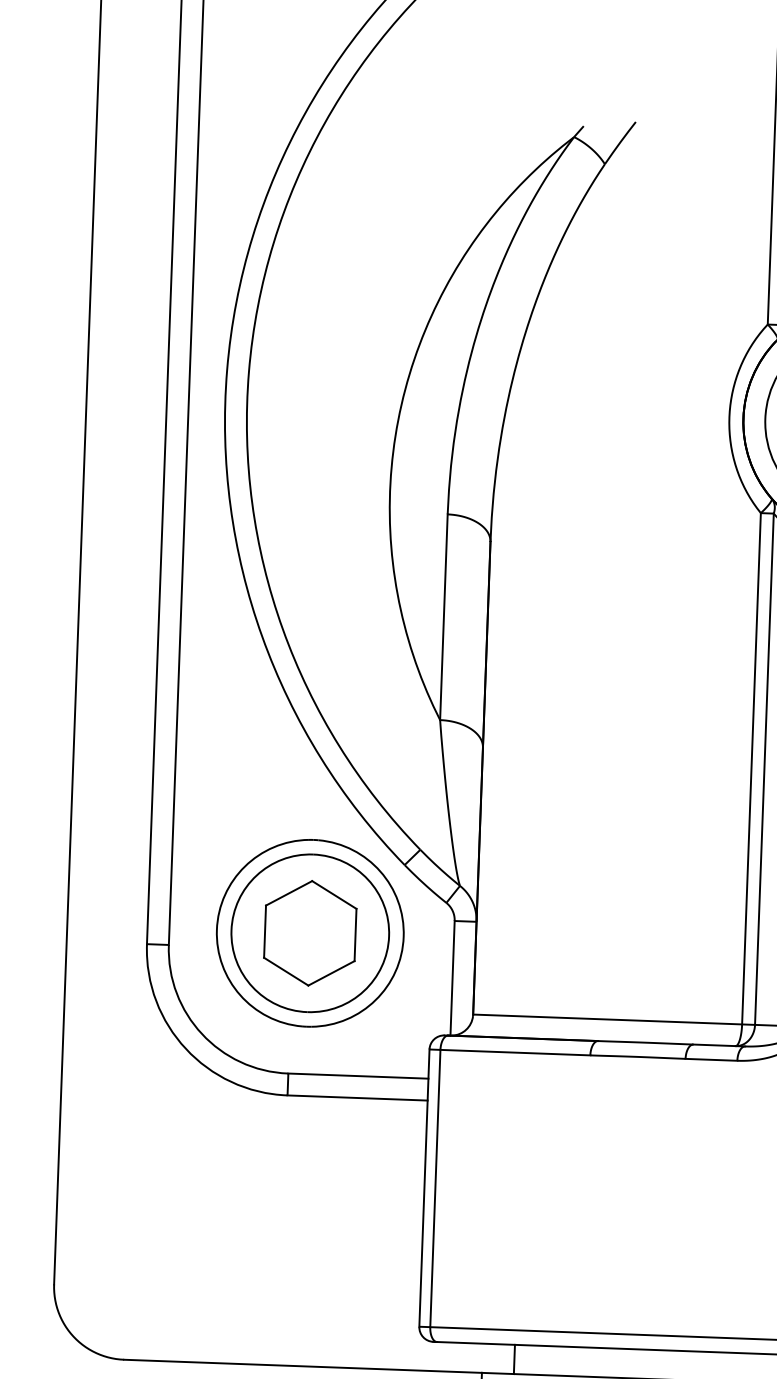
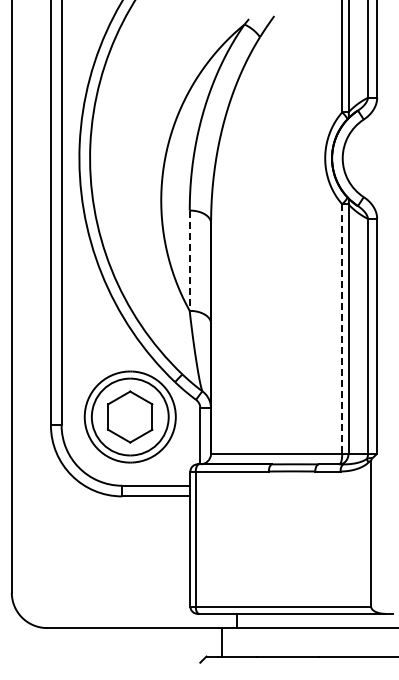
line: (443, 618) -> (189, 261), solid -> dashed
line: (752, 769) -> (342, 329), solid -> dashed

